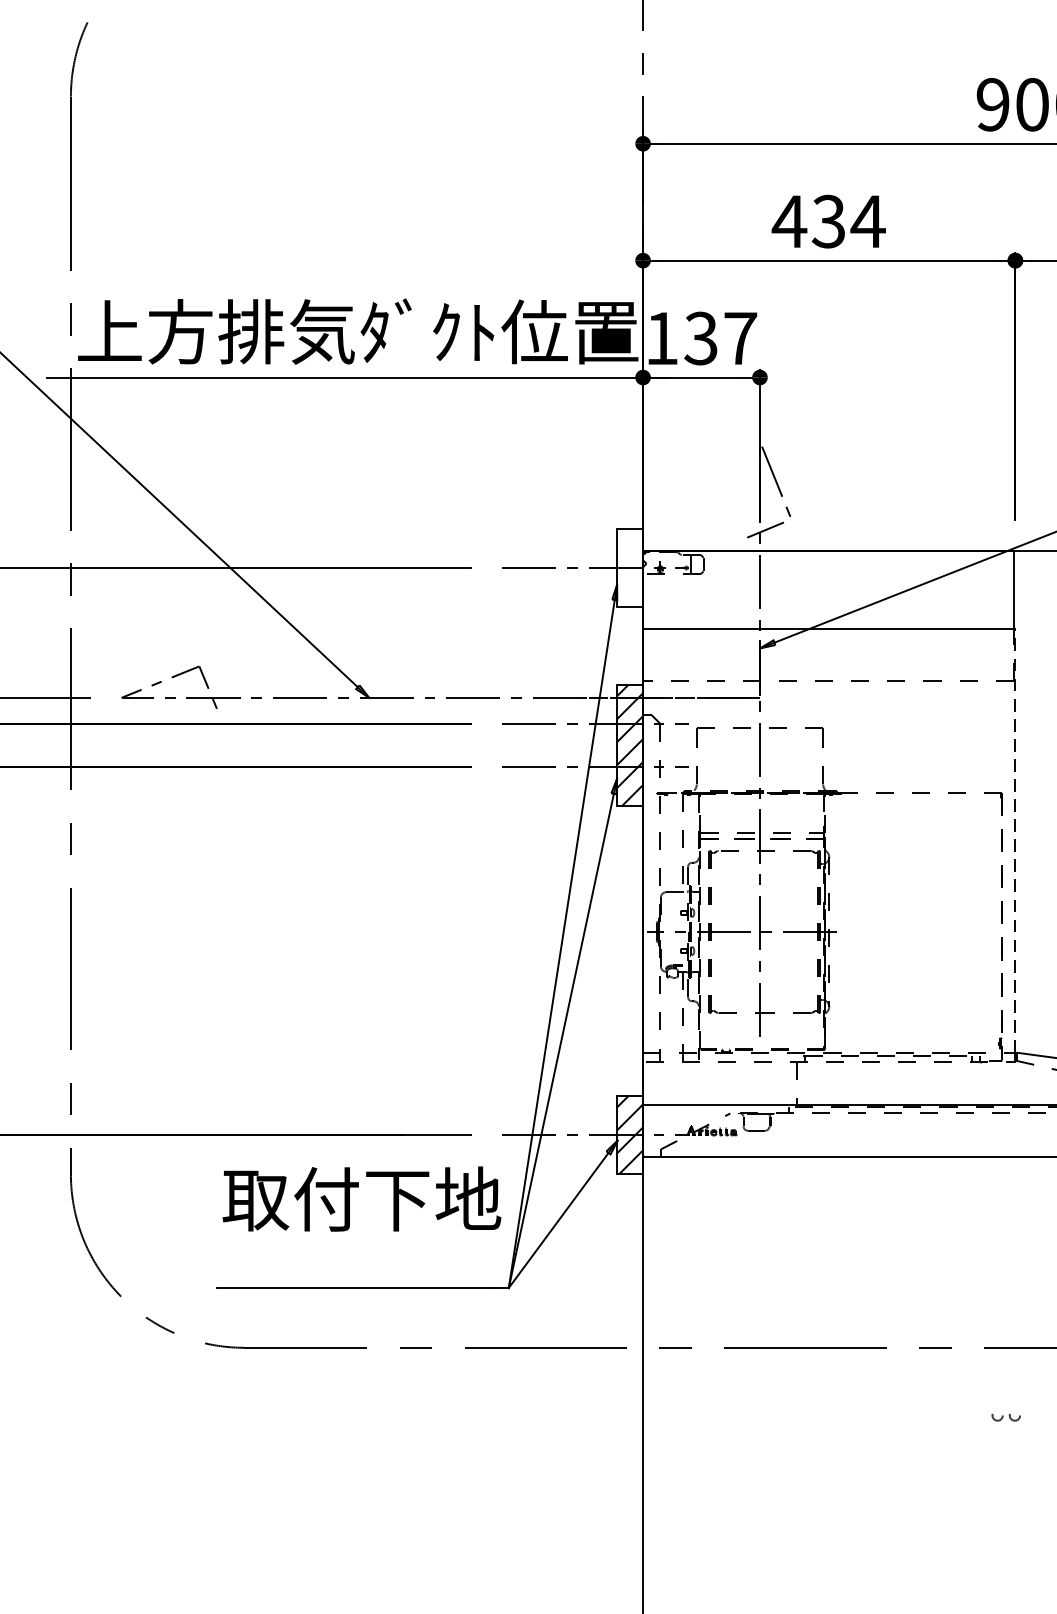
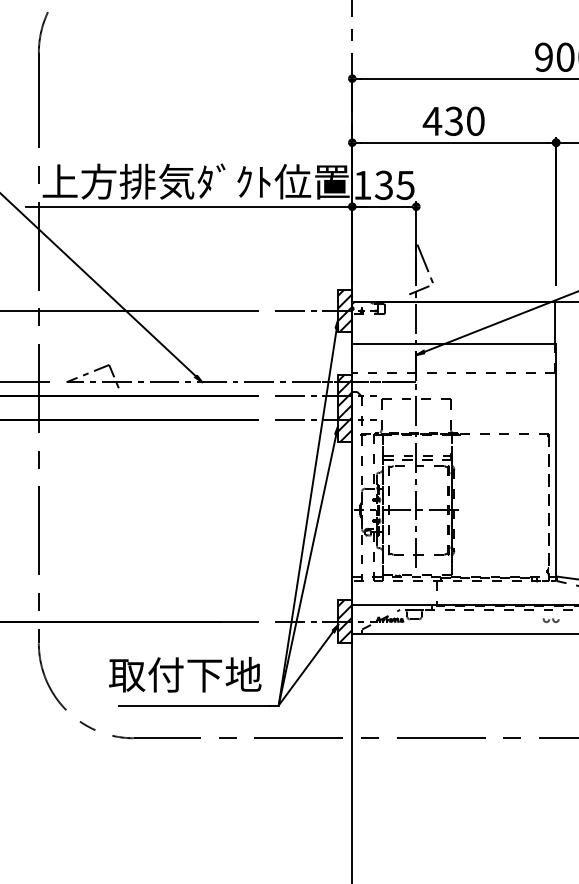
text: (868, 220) -> (475, 120), 434 -> 430
text: (740, 338) -> (405, 185), 137 -> 135
hatch: (630, 566) -> (345, 310), added
line: (1015, 838) -> (556, 459), dashed -> solid
text: (362, 1198) -> (185, 674), moved
part: (1004, 1417) -> (550, 620), moved

